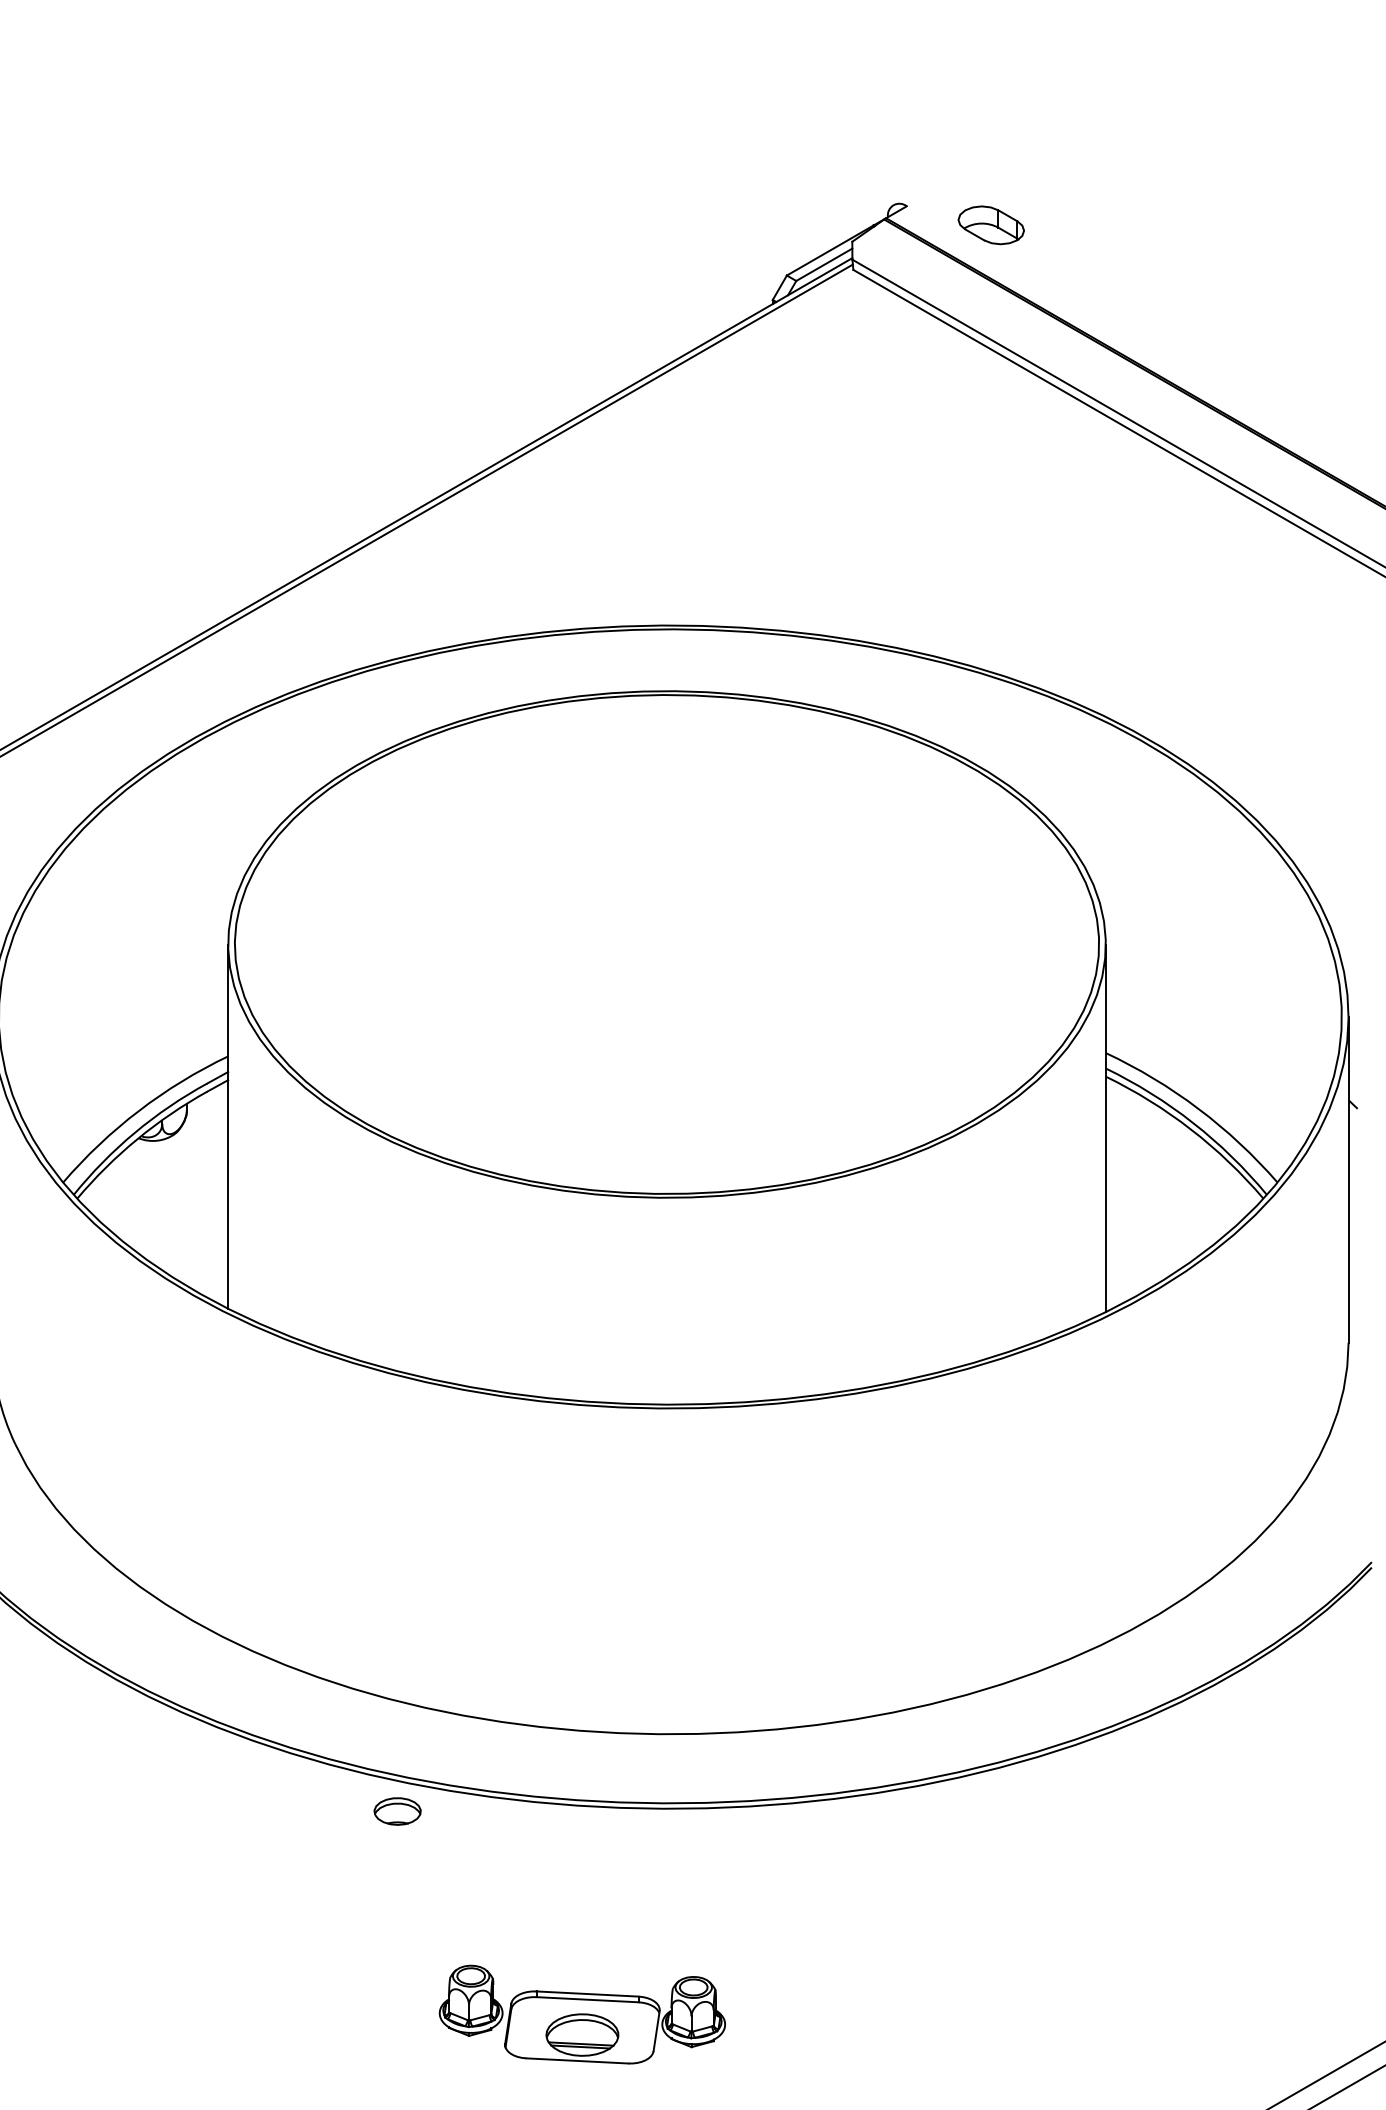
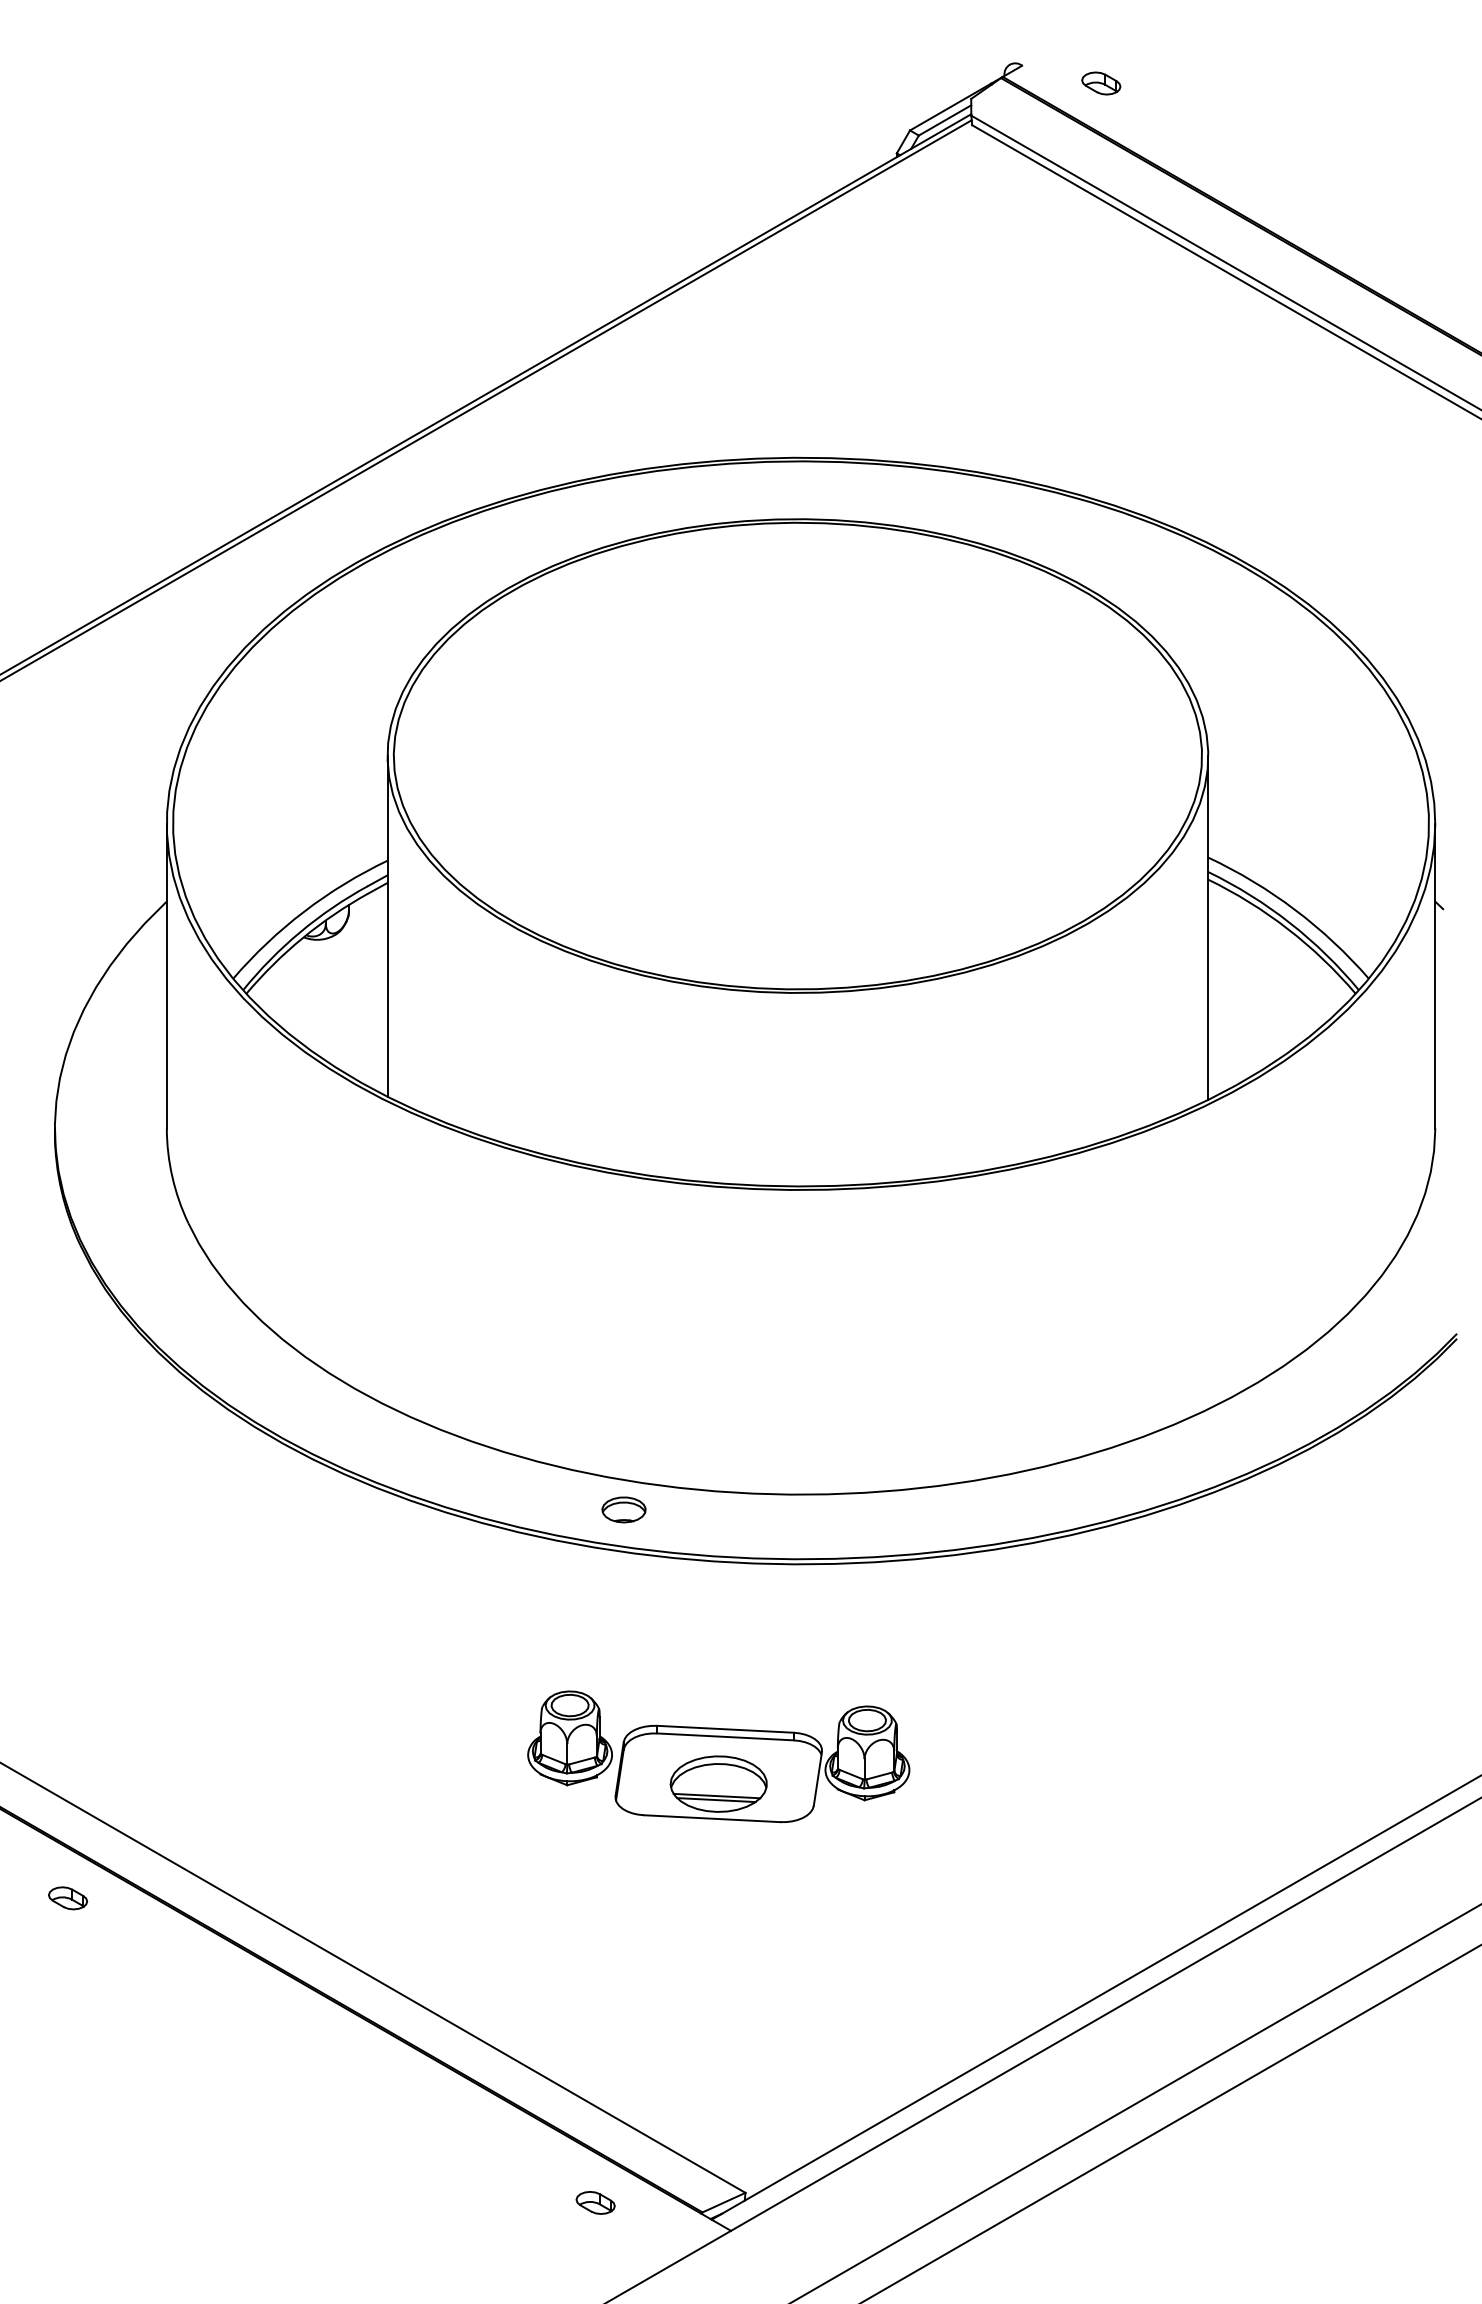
part: (991, 225) -> (1101, 83), size x0.62
part: (397, 1811) -> (623, 1509), moved
part: (582, 2014) -> (718, 1756), size x1.43

